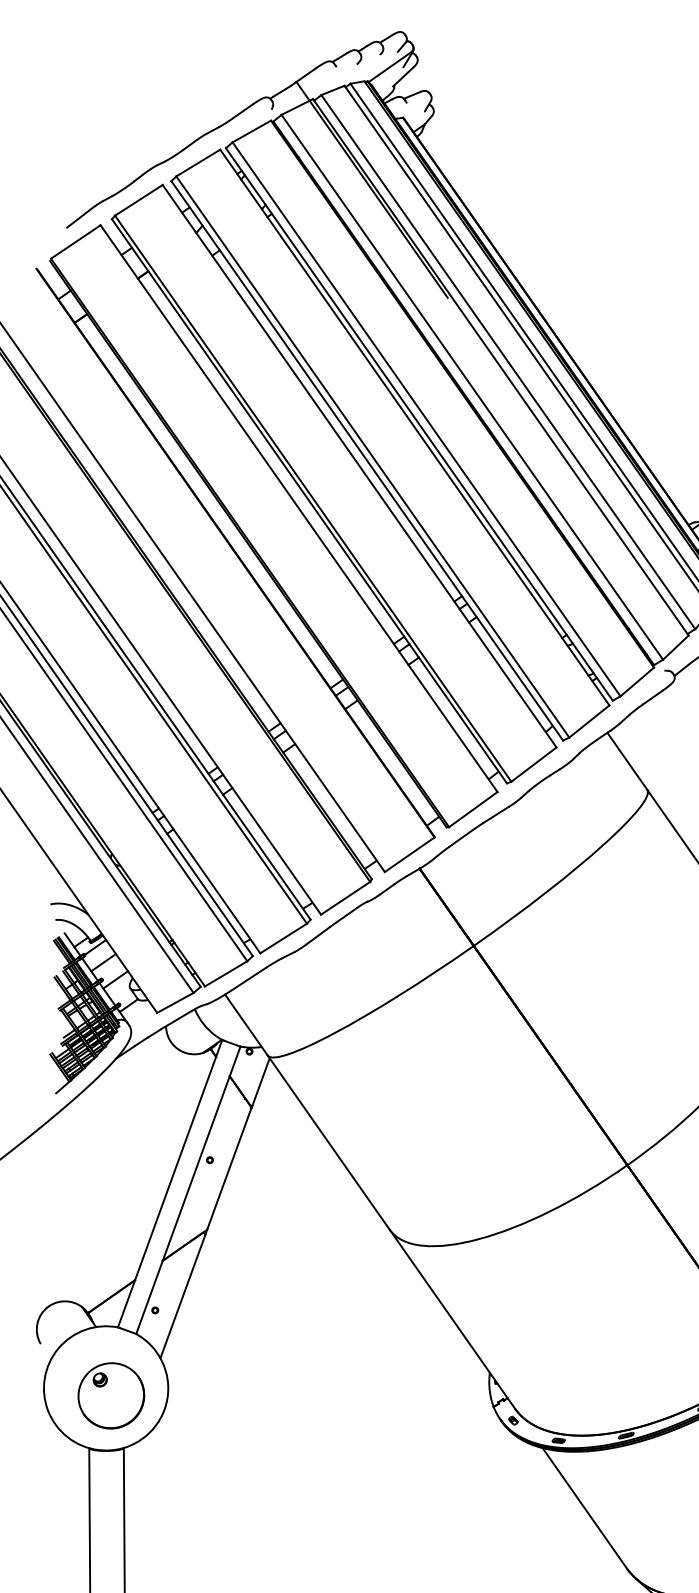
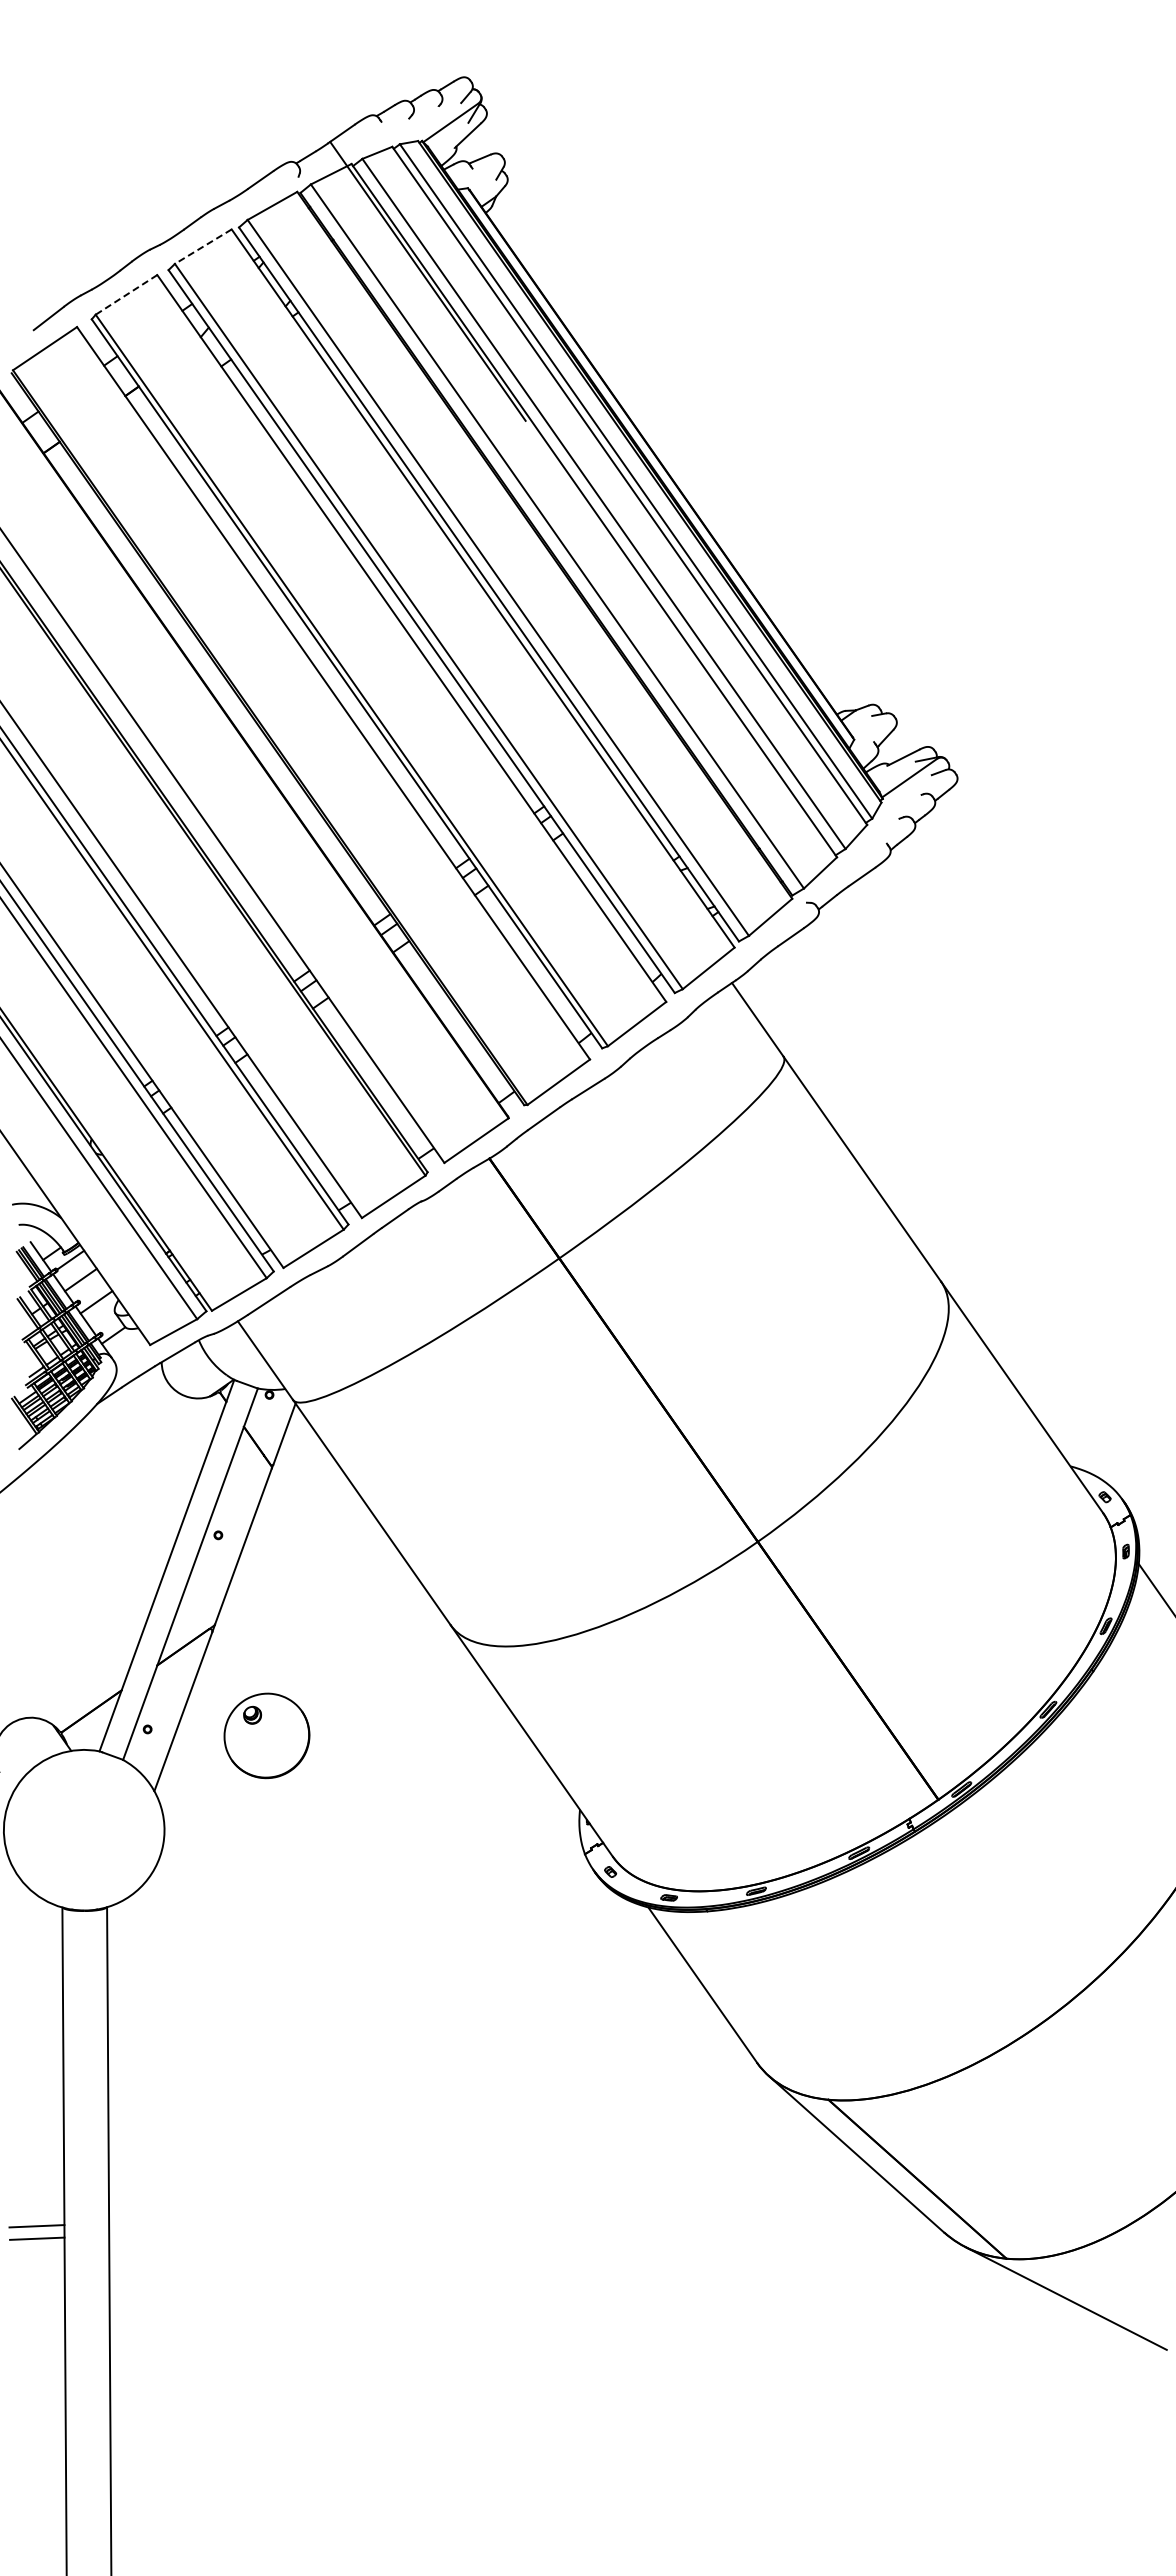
line: (197, 162) -> (202, 246), solid -> dashed
line: (138, 200) -> (126, 294), solid -> dashed
part: (110, 1395) -> (266, 1735), moved

